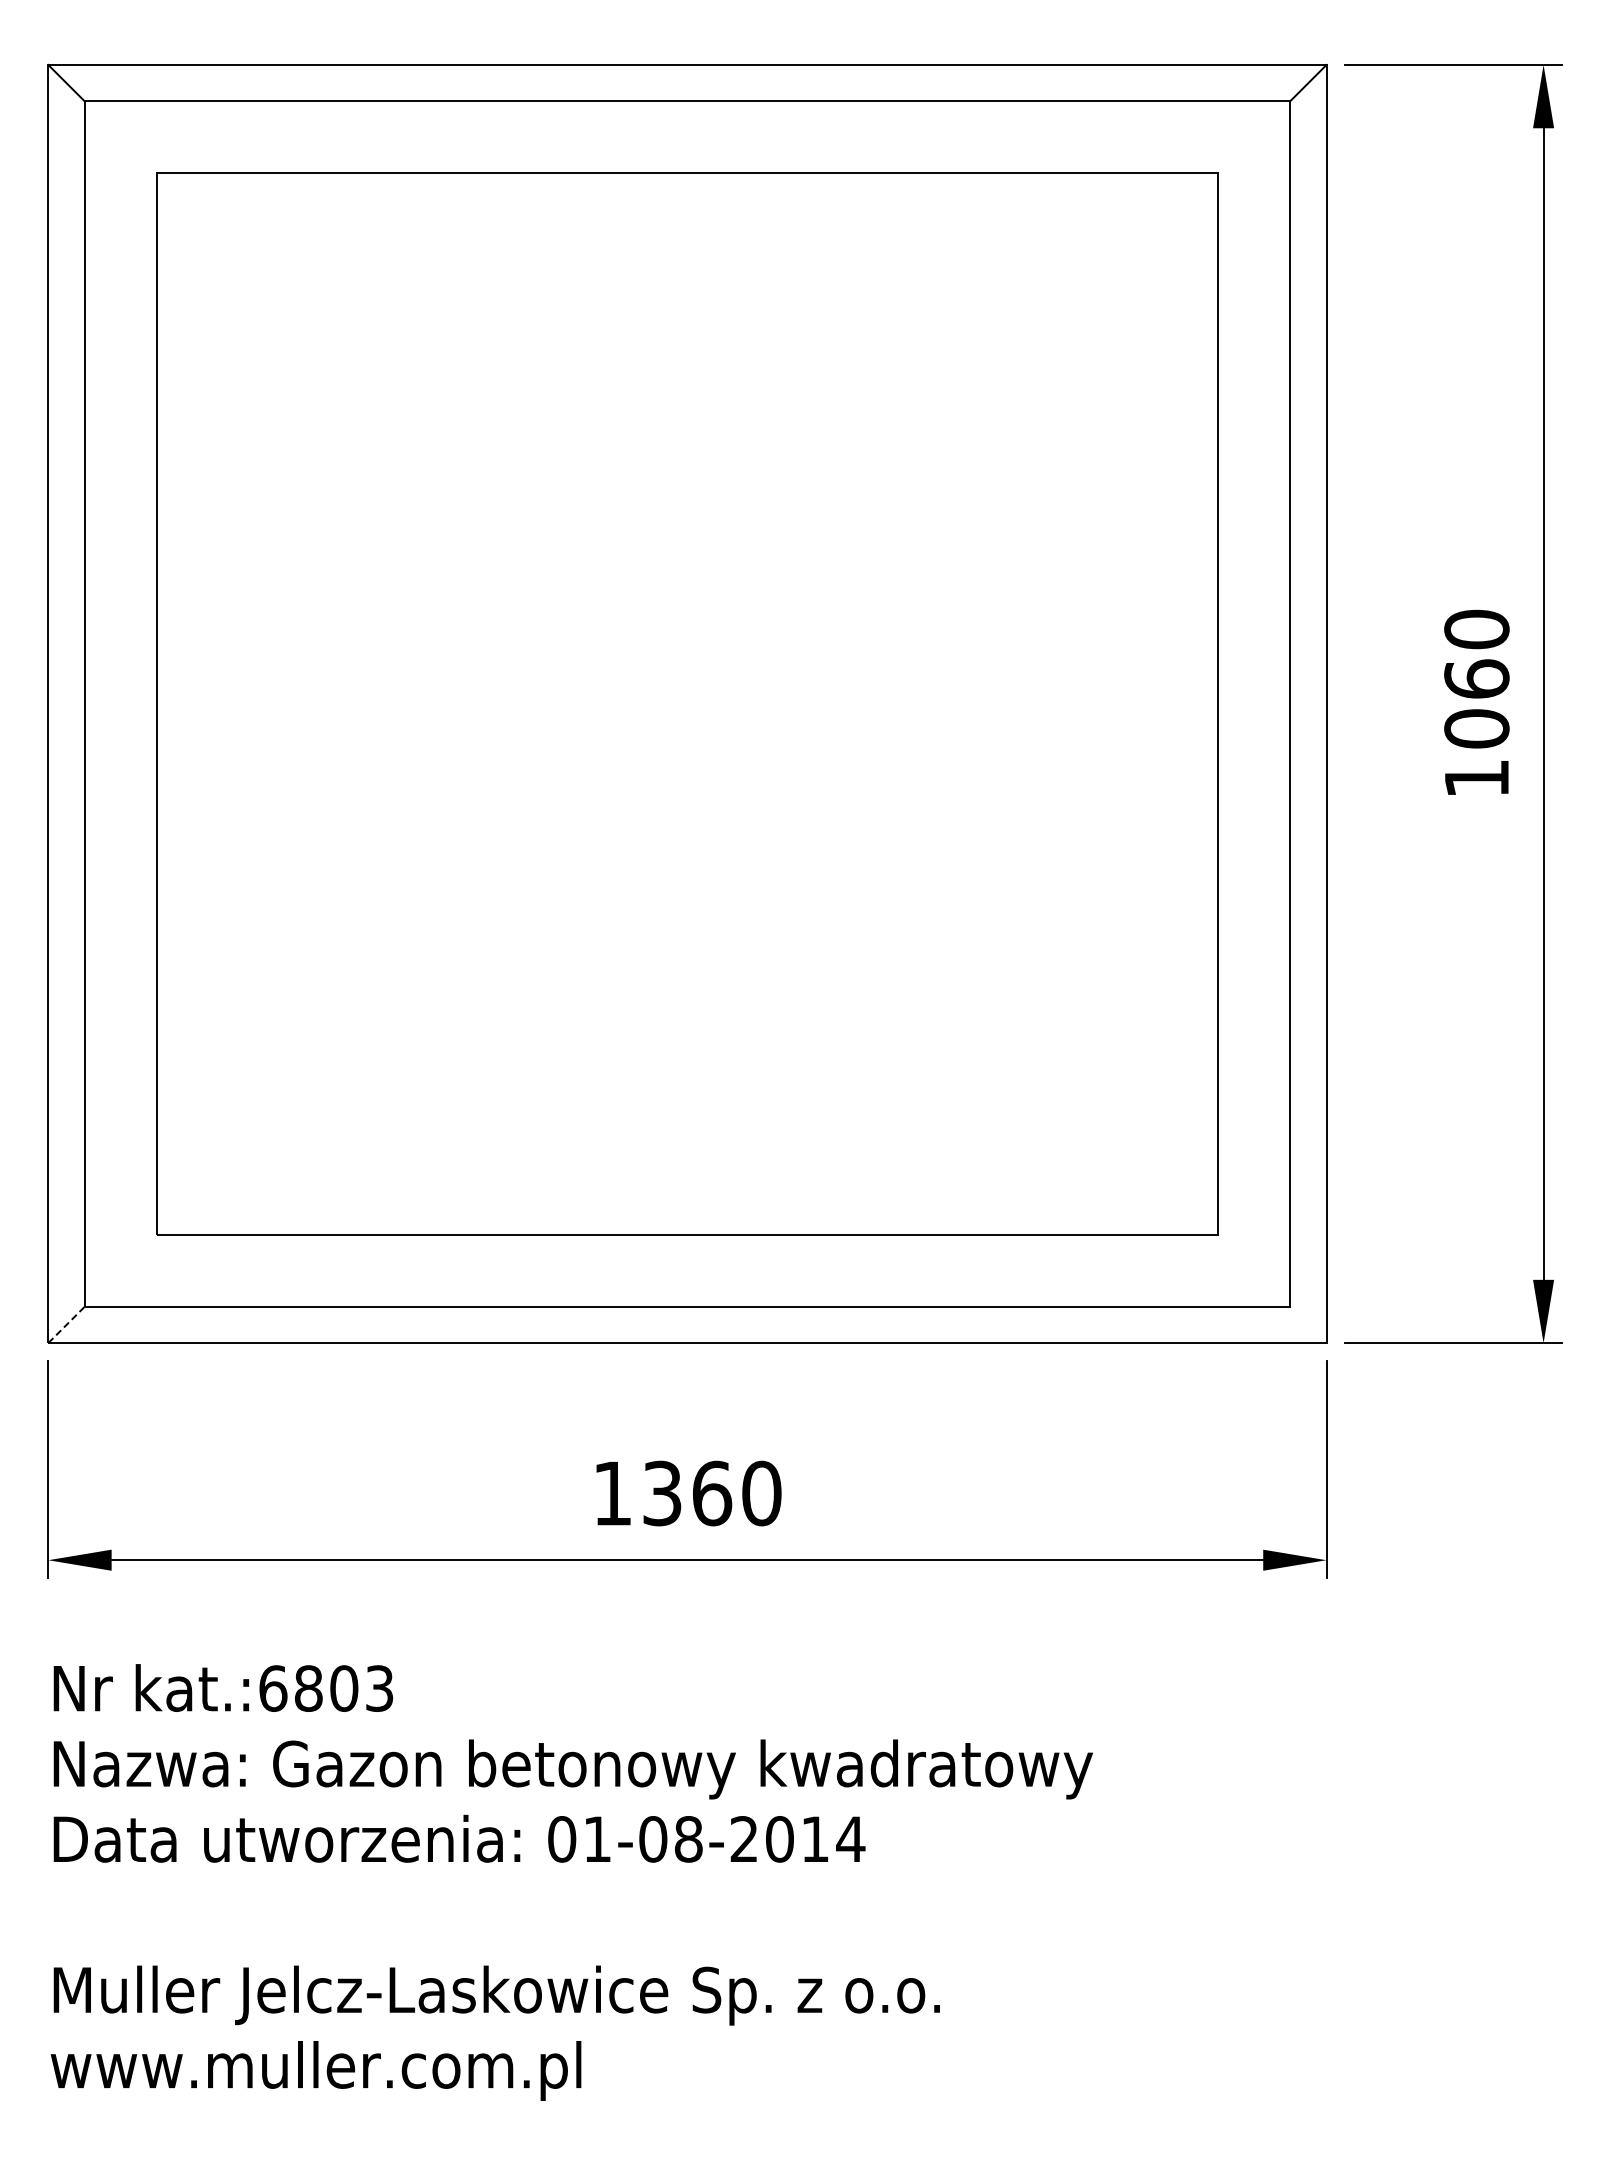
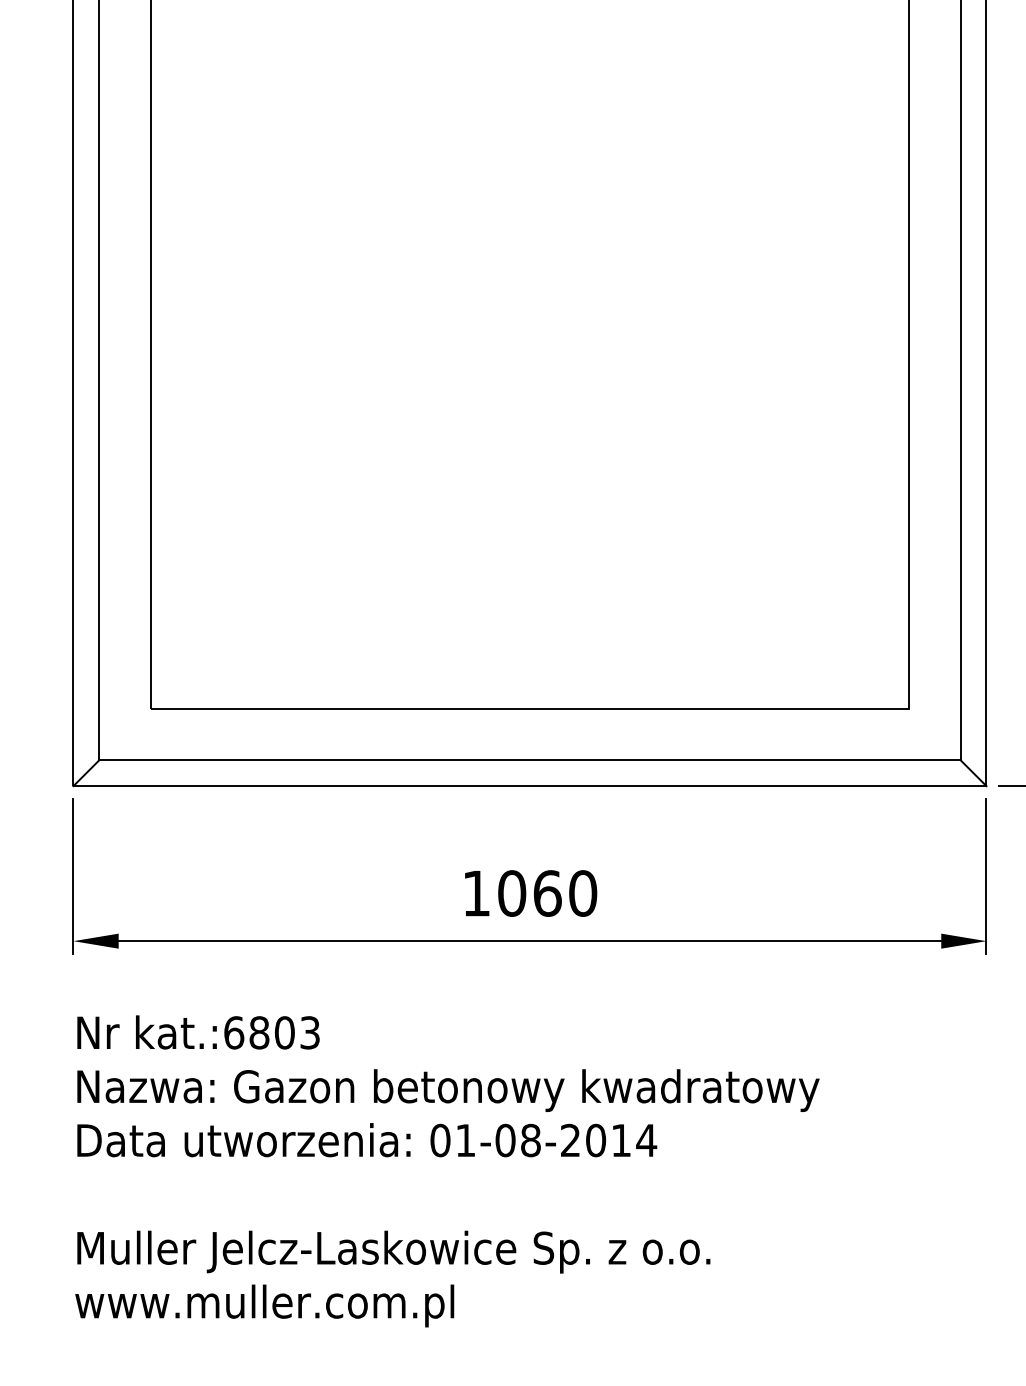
line: (66, 1325) -> (86, 773), dashed -> solid
line: (1308, 1325) -> (973, 773), added
text: (662, 1493) -> (512, 893), 1360 -> 1060

